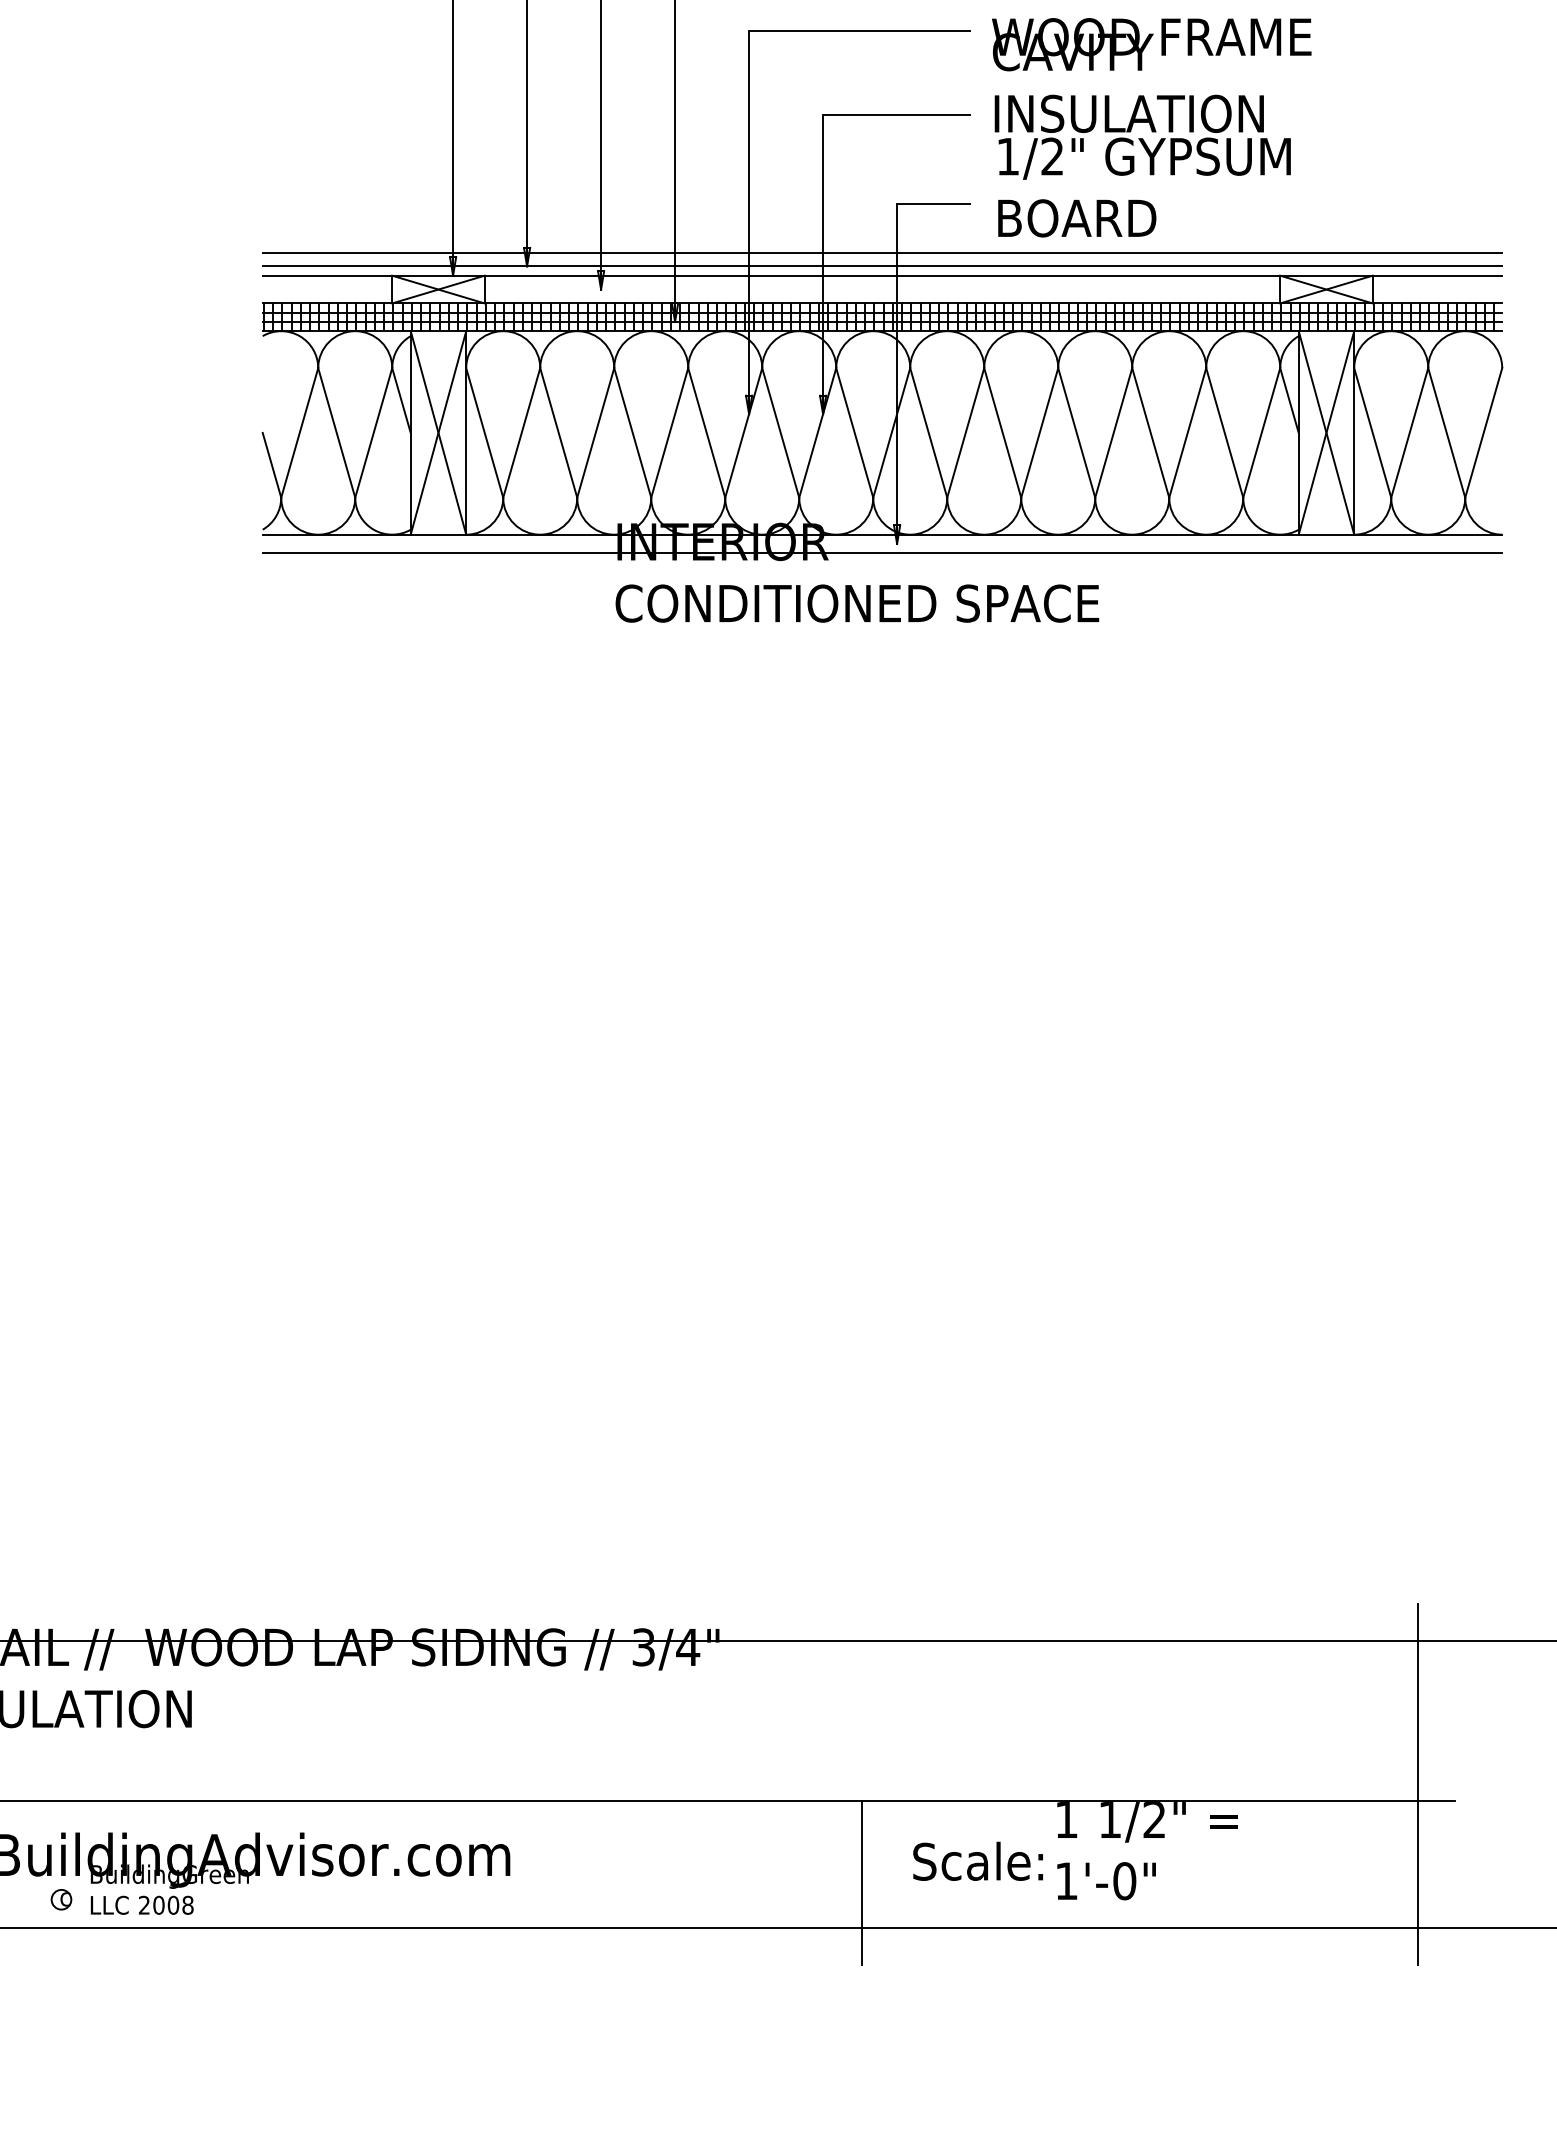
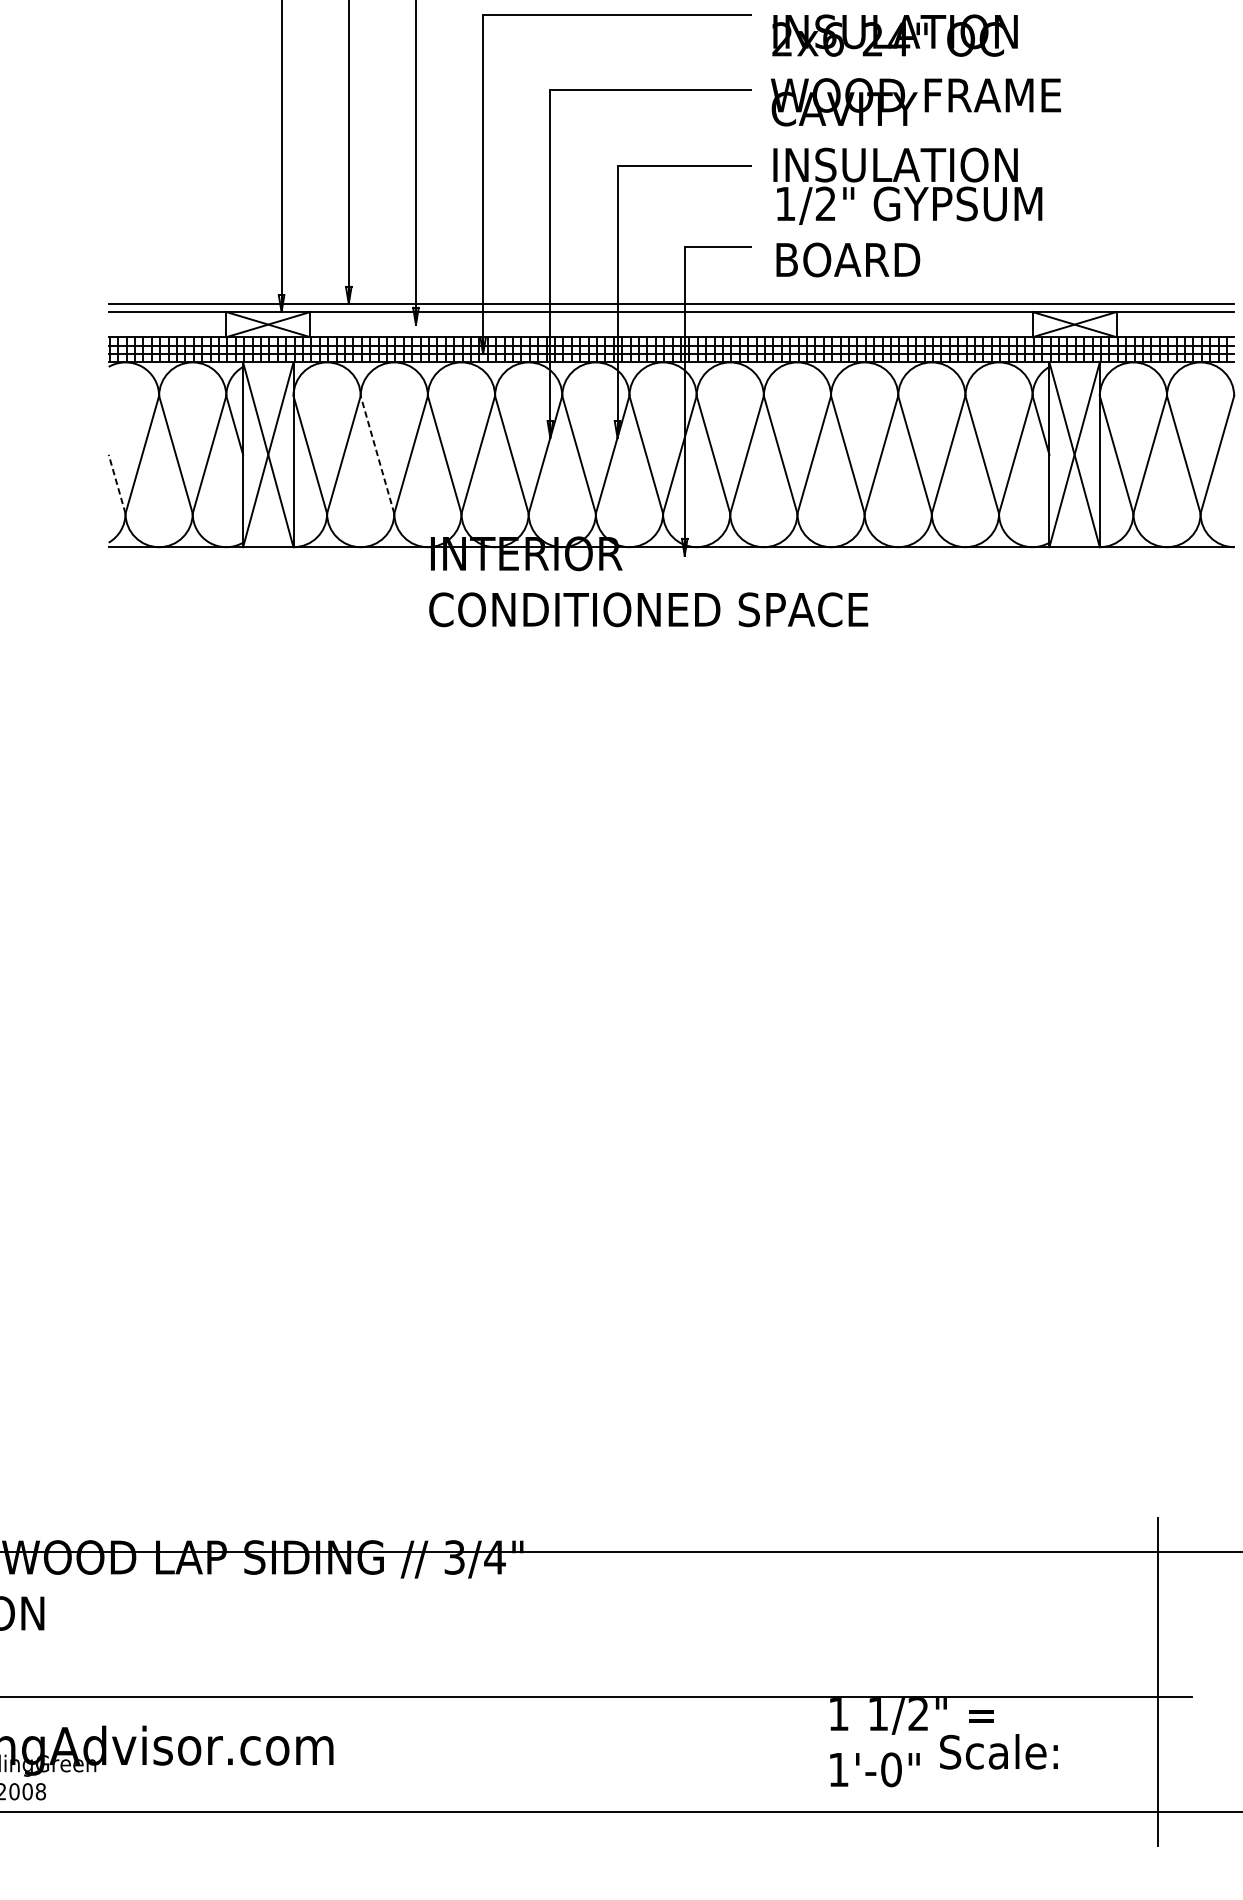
line: (882, 252) -> (671, 290), removed
line: (558, 432) -> (377, 454), solid -> dashed
line: (271, 465) -> (116, 484), solid -> dashed
line: (882, 553) -> (671, 564), removed
text: (977, 1860) -> (998, 1751), moved
line: (862, 1882) -> (653, 1771), removed

